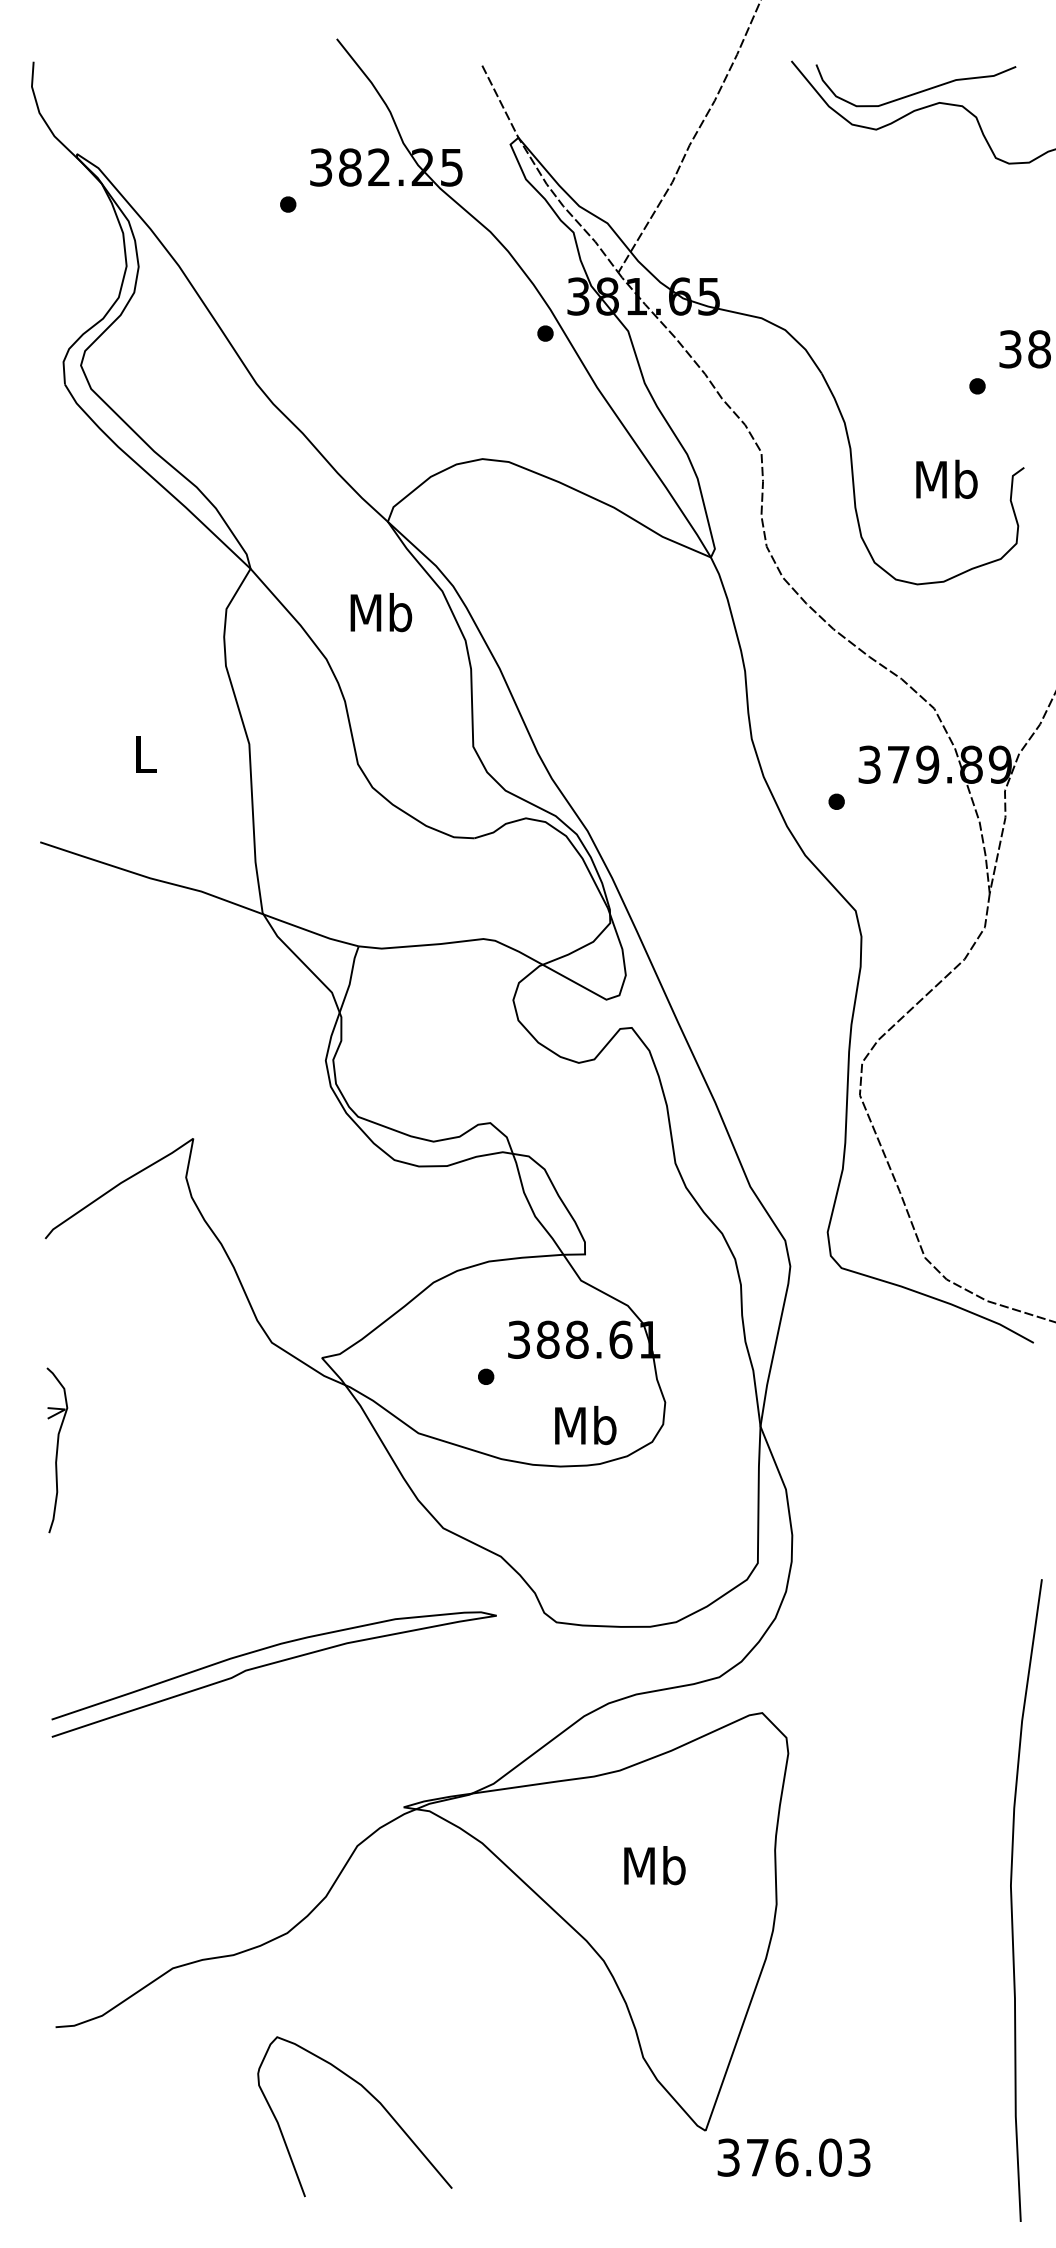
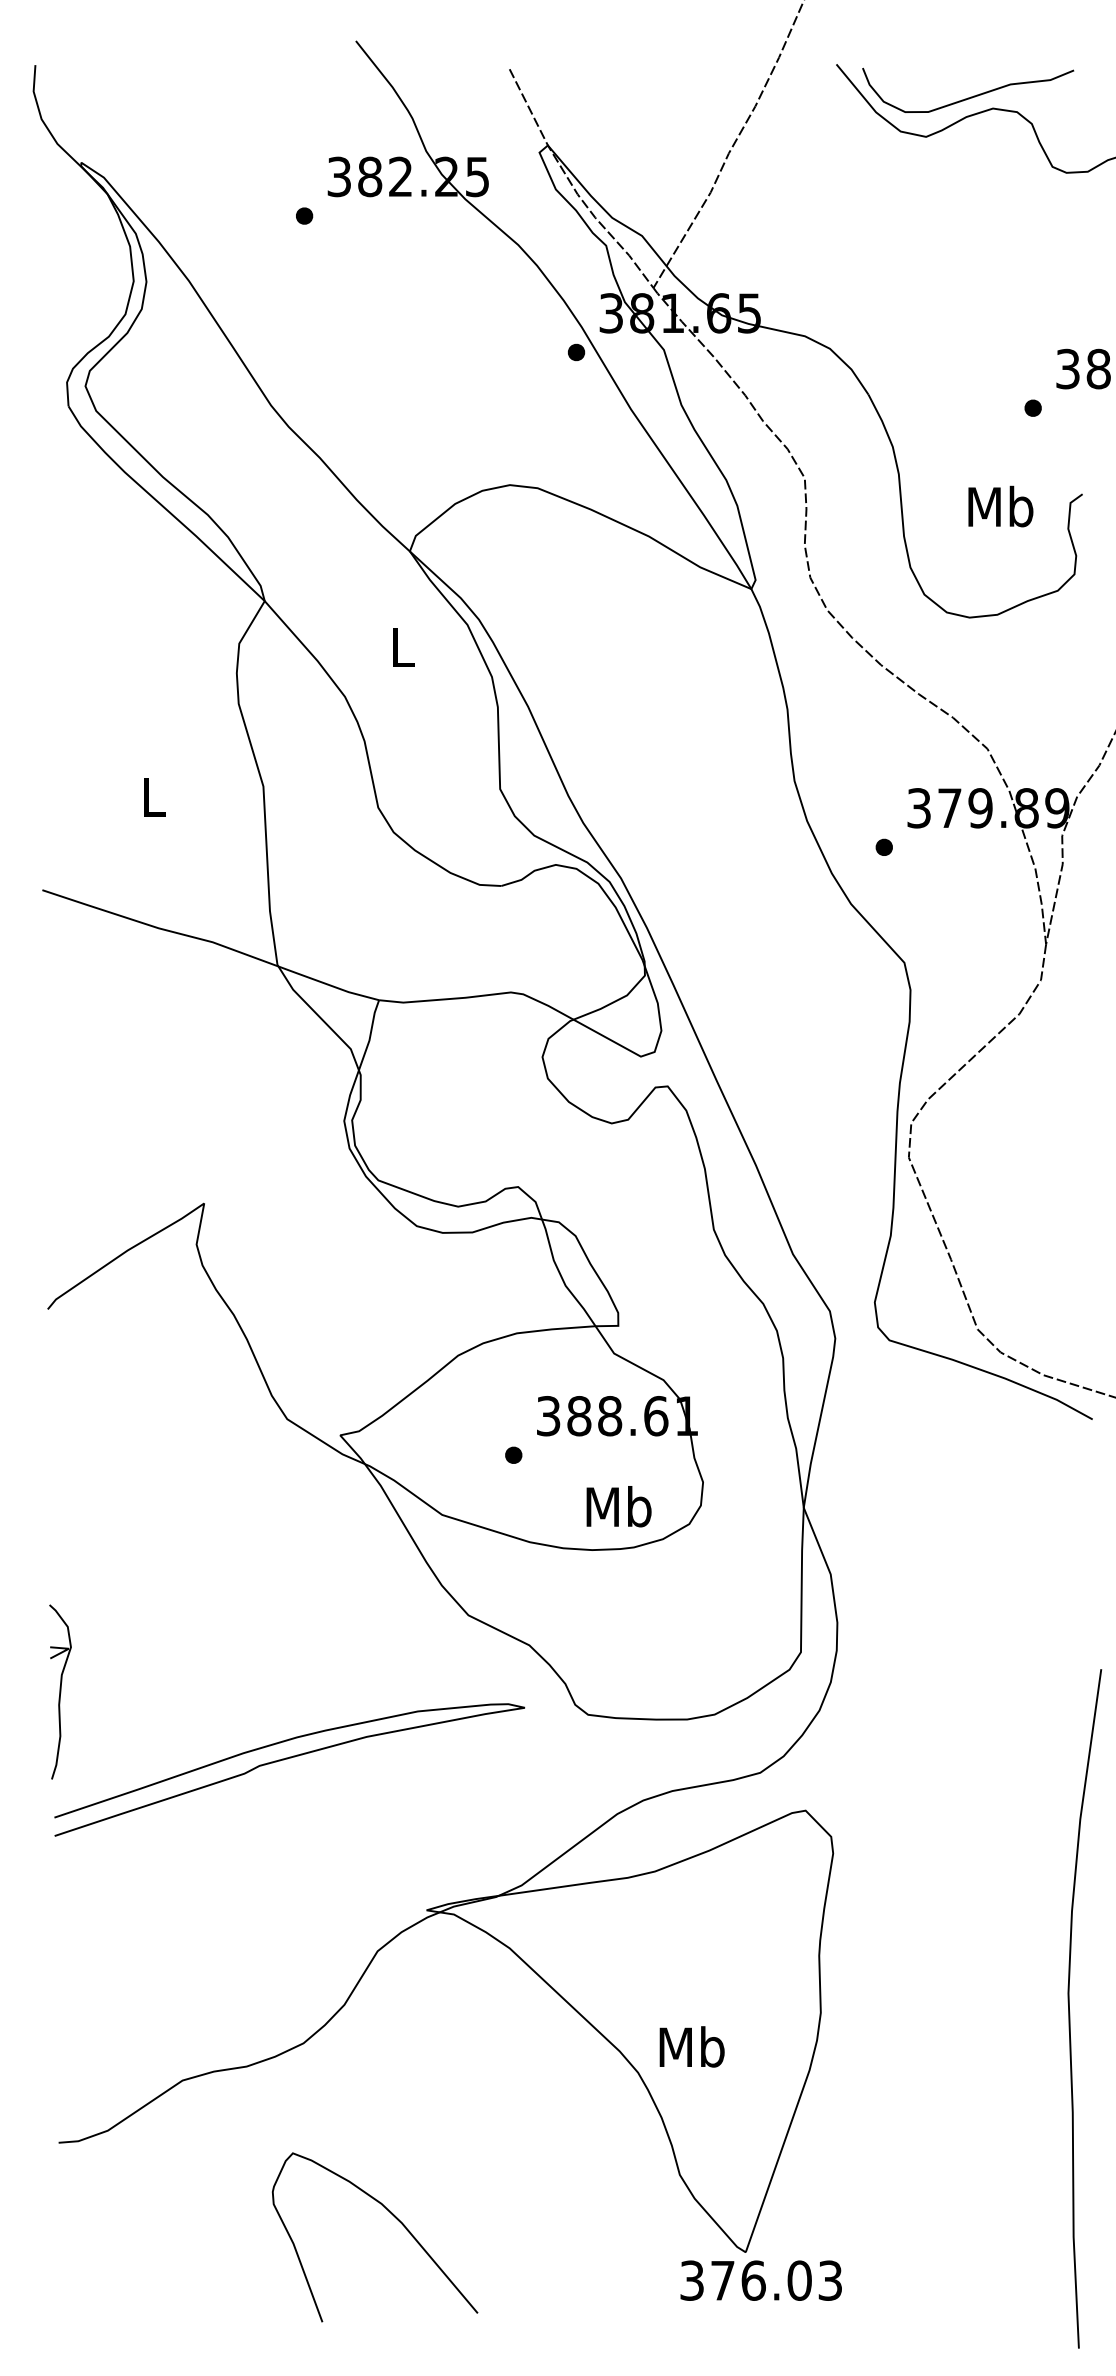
text: (380, 612) -> (402, 647), Mb -> L
part: (57, 1449) -> (60, 1691), moved
text: (654, 1865) -> (691, 2046), moved
text: (793, 2157) -> (760, 2280), moved

